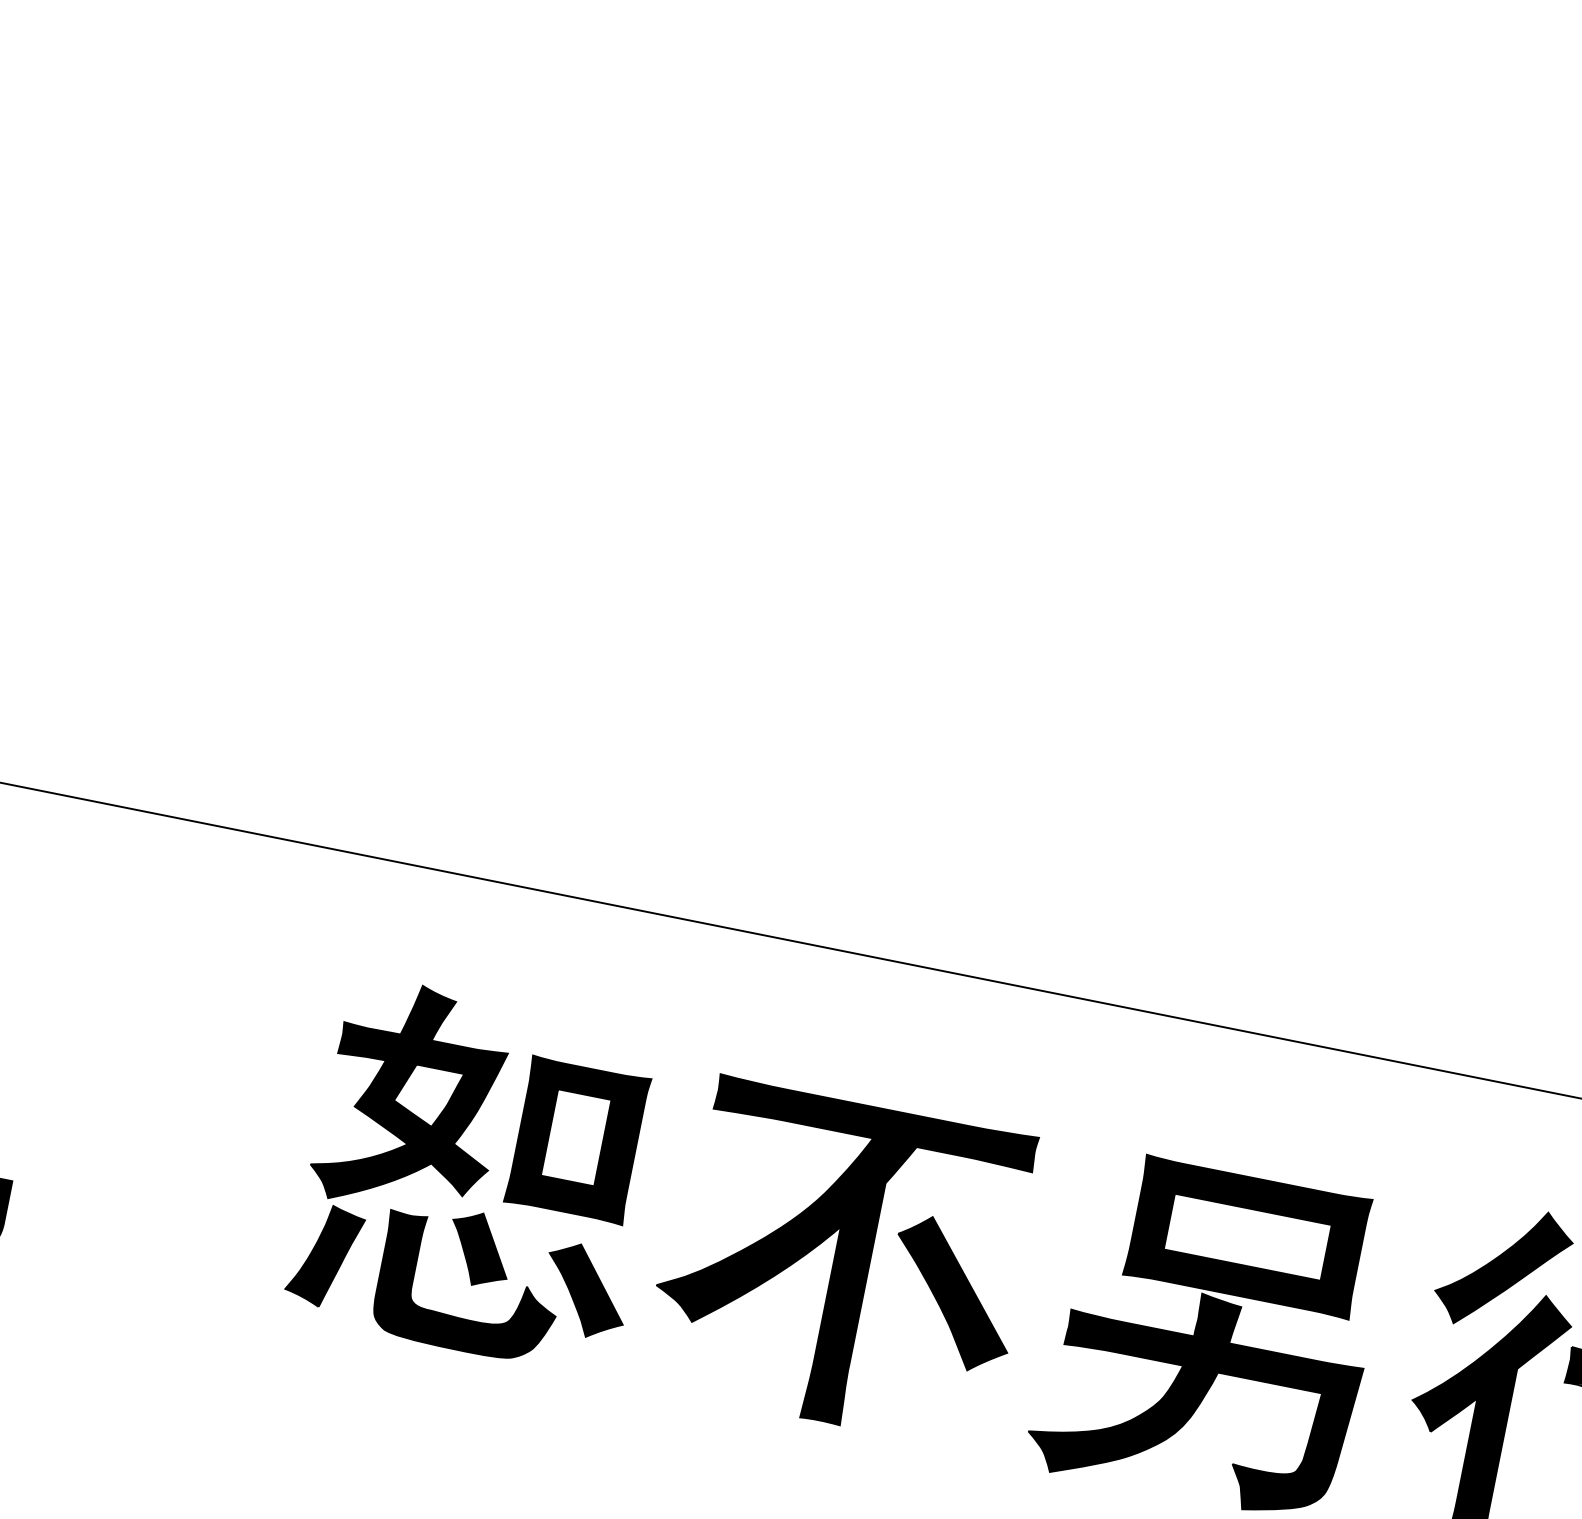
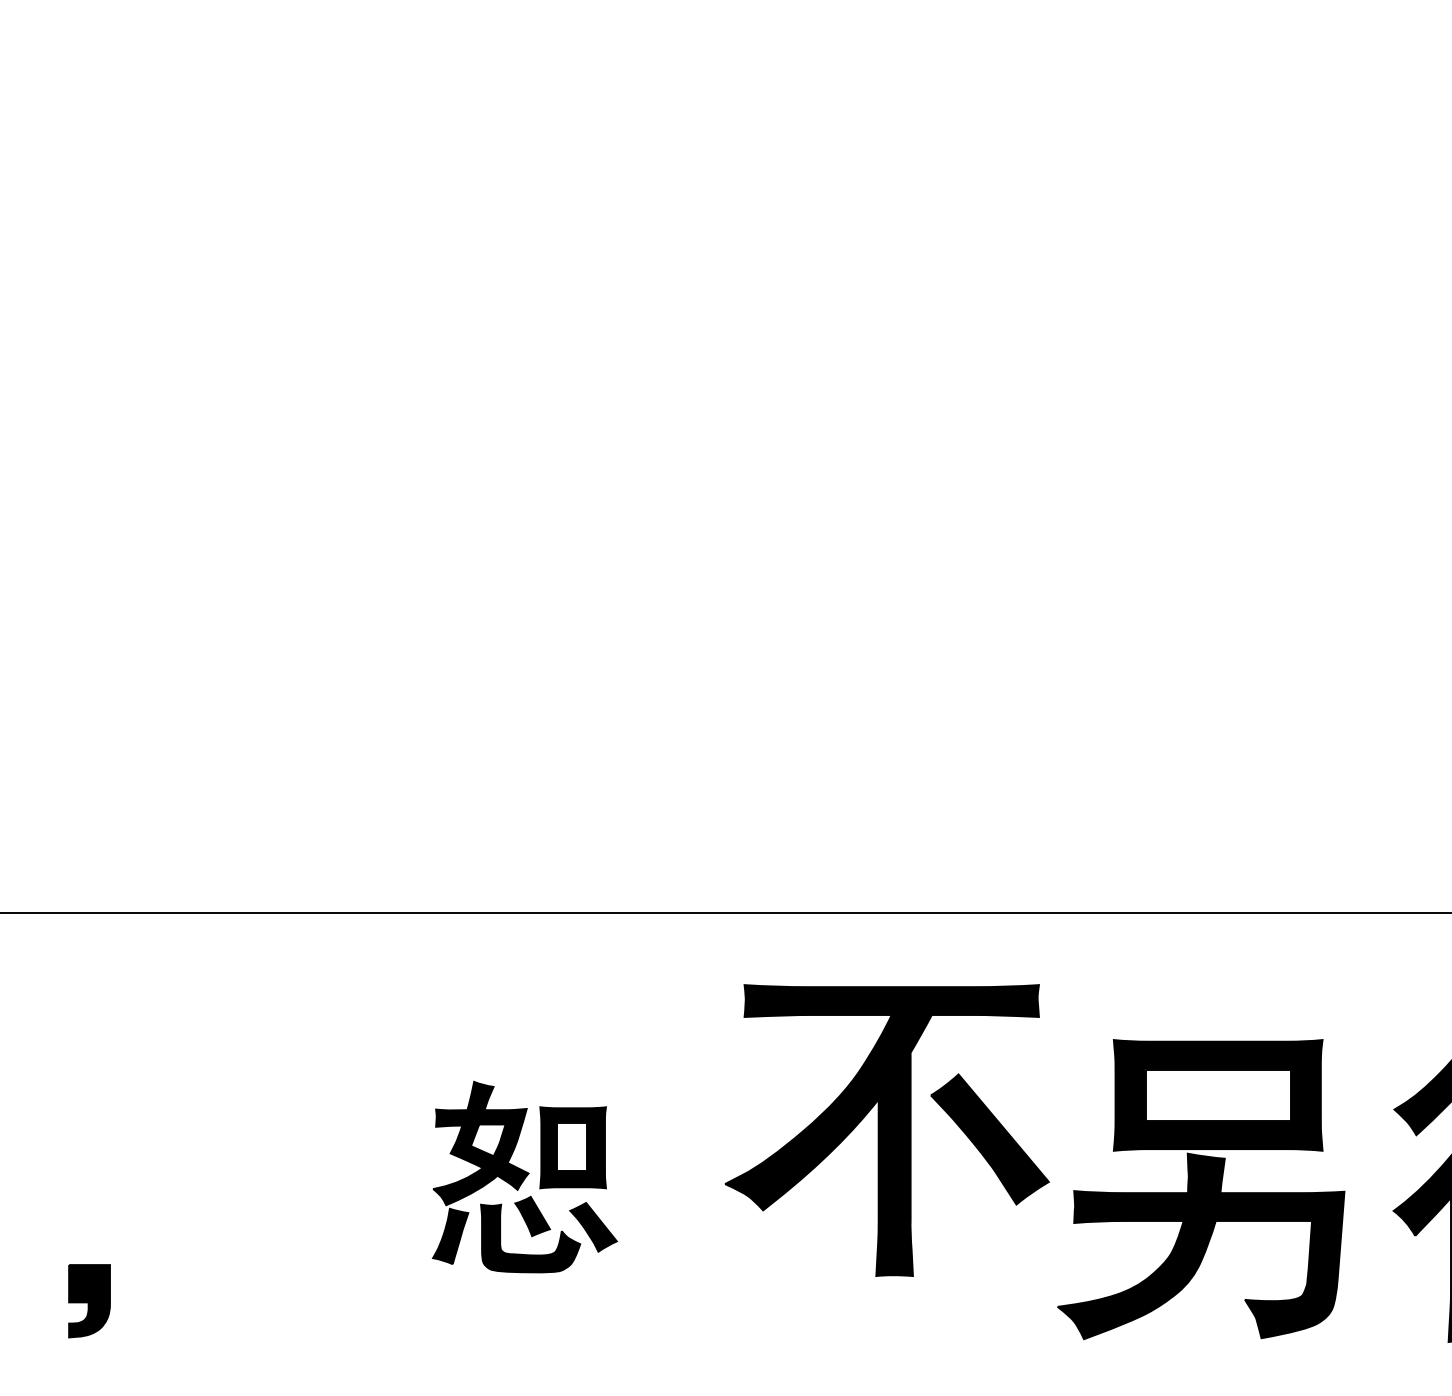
part: (479, 1175) -> (524, 1176), size x0.6
part: (842, 1262) -> (886, 1130), moved

